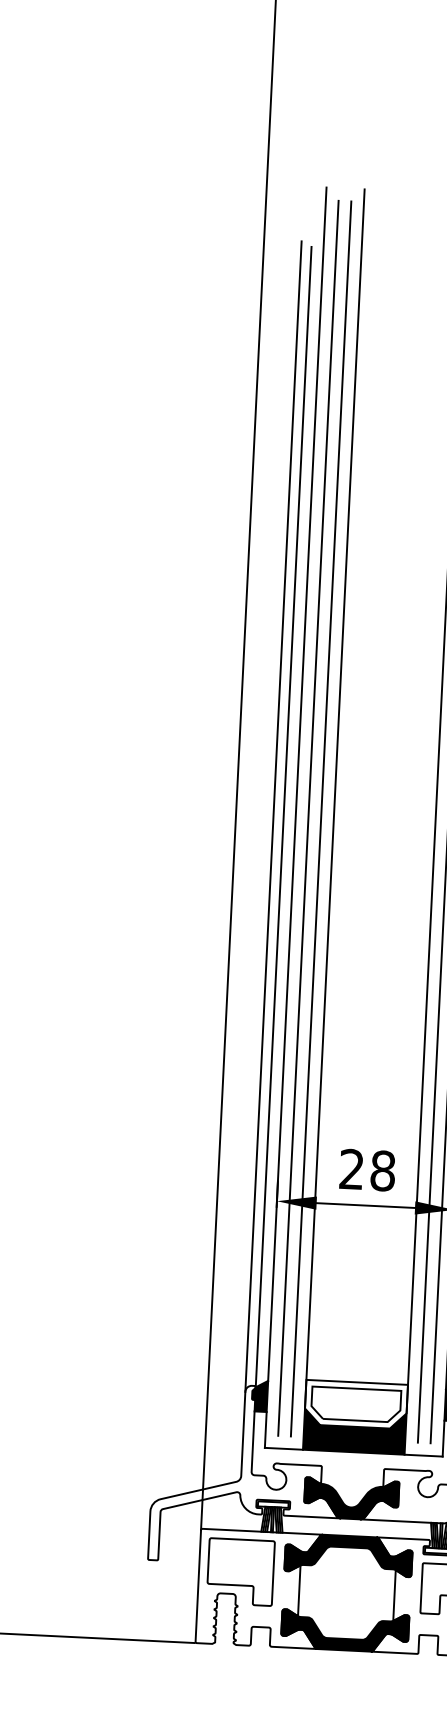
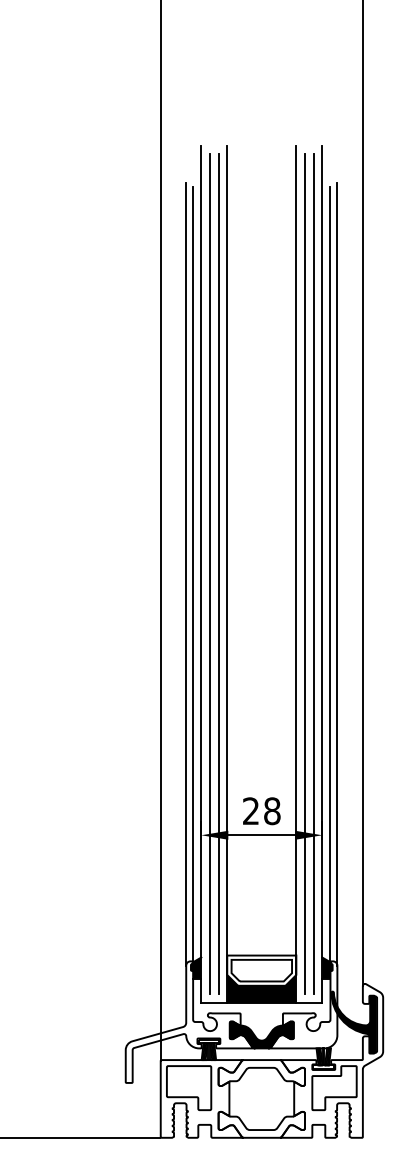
fill: (348, 1554) -> (261, 1072), removed
fill: (344, 1630) -> (261, 1124), removed

